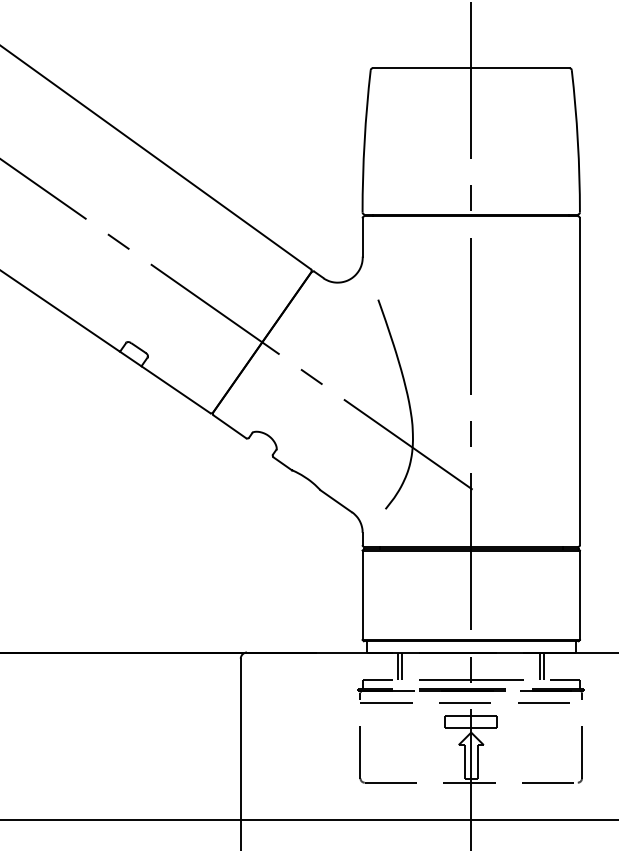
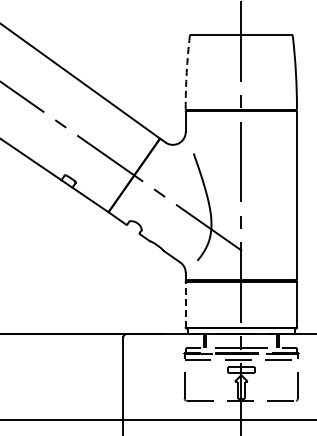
arc: (364, 141) -> (186, 72), solid -> dashed
line: (362, 594) -> (185, 304), solid -> dashed

